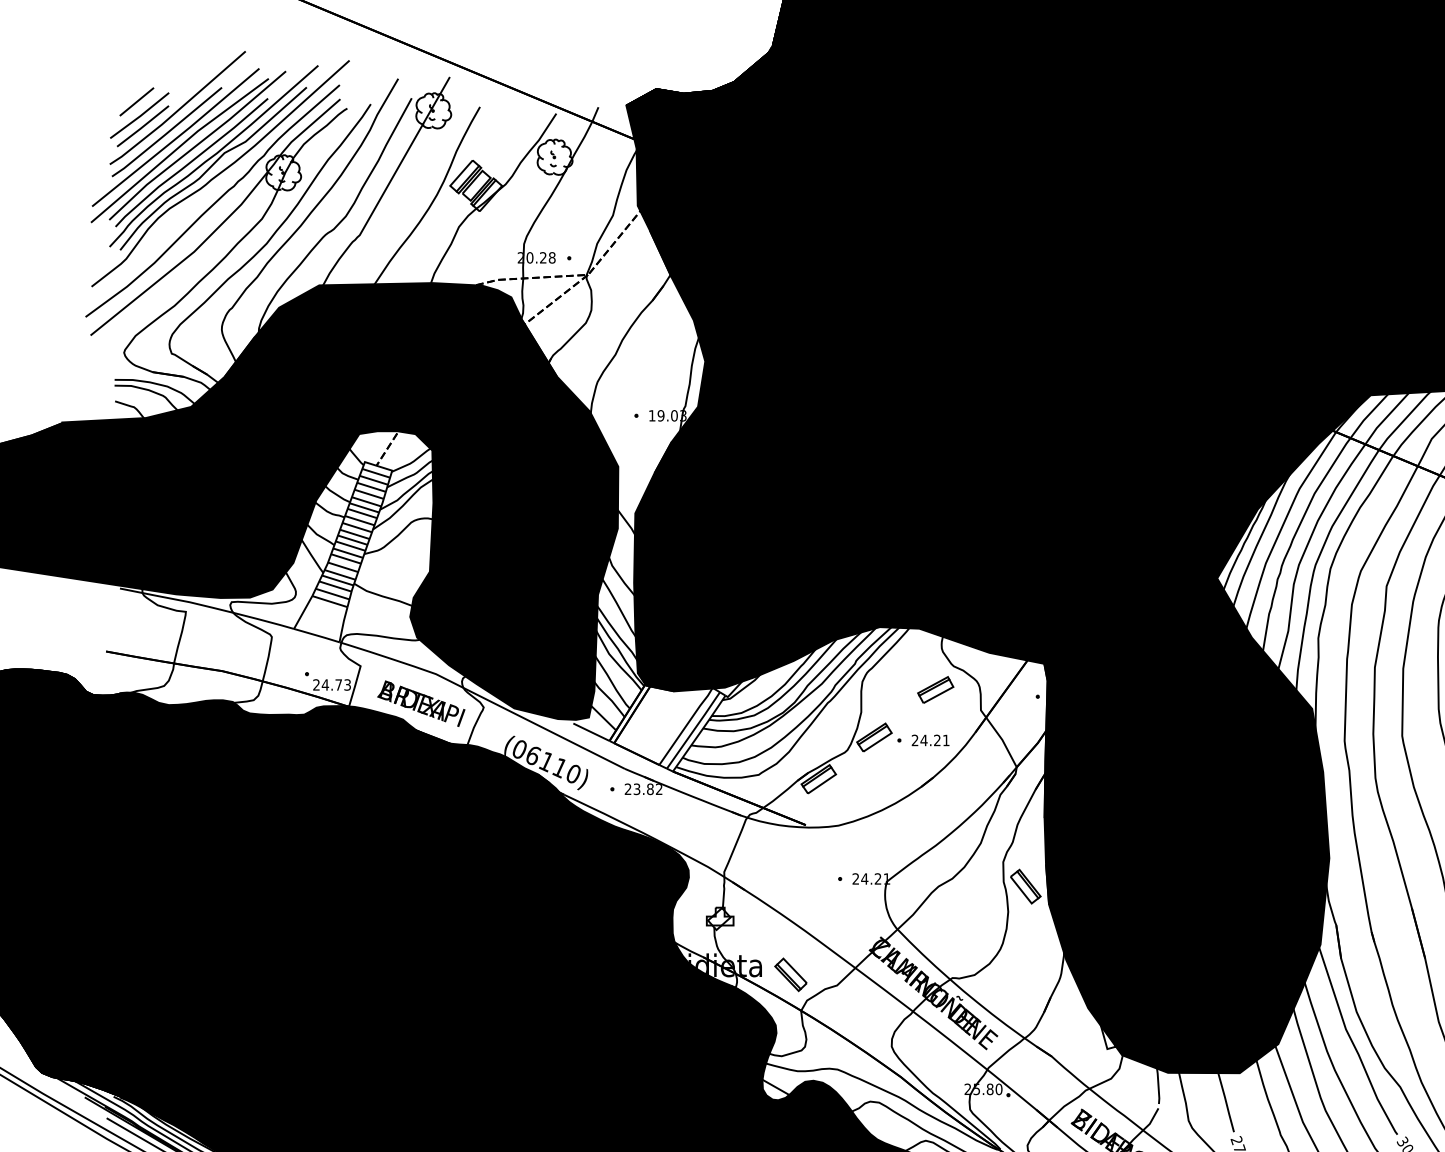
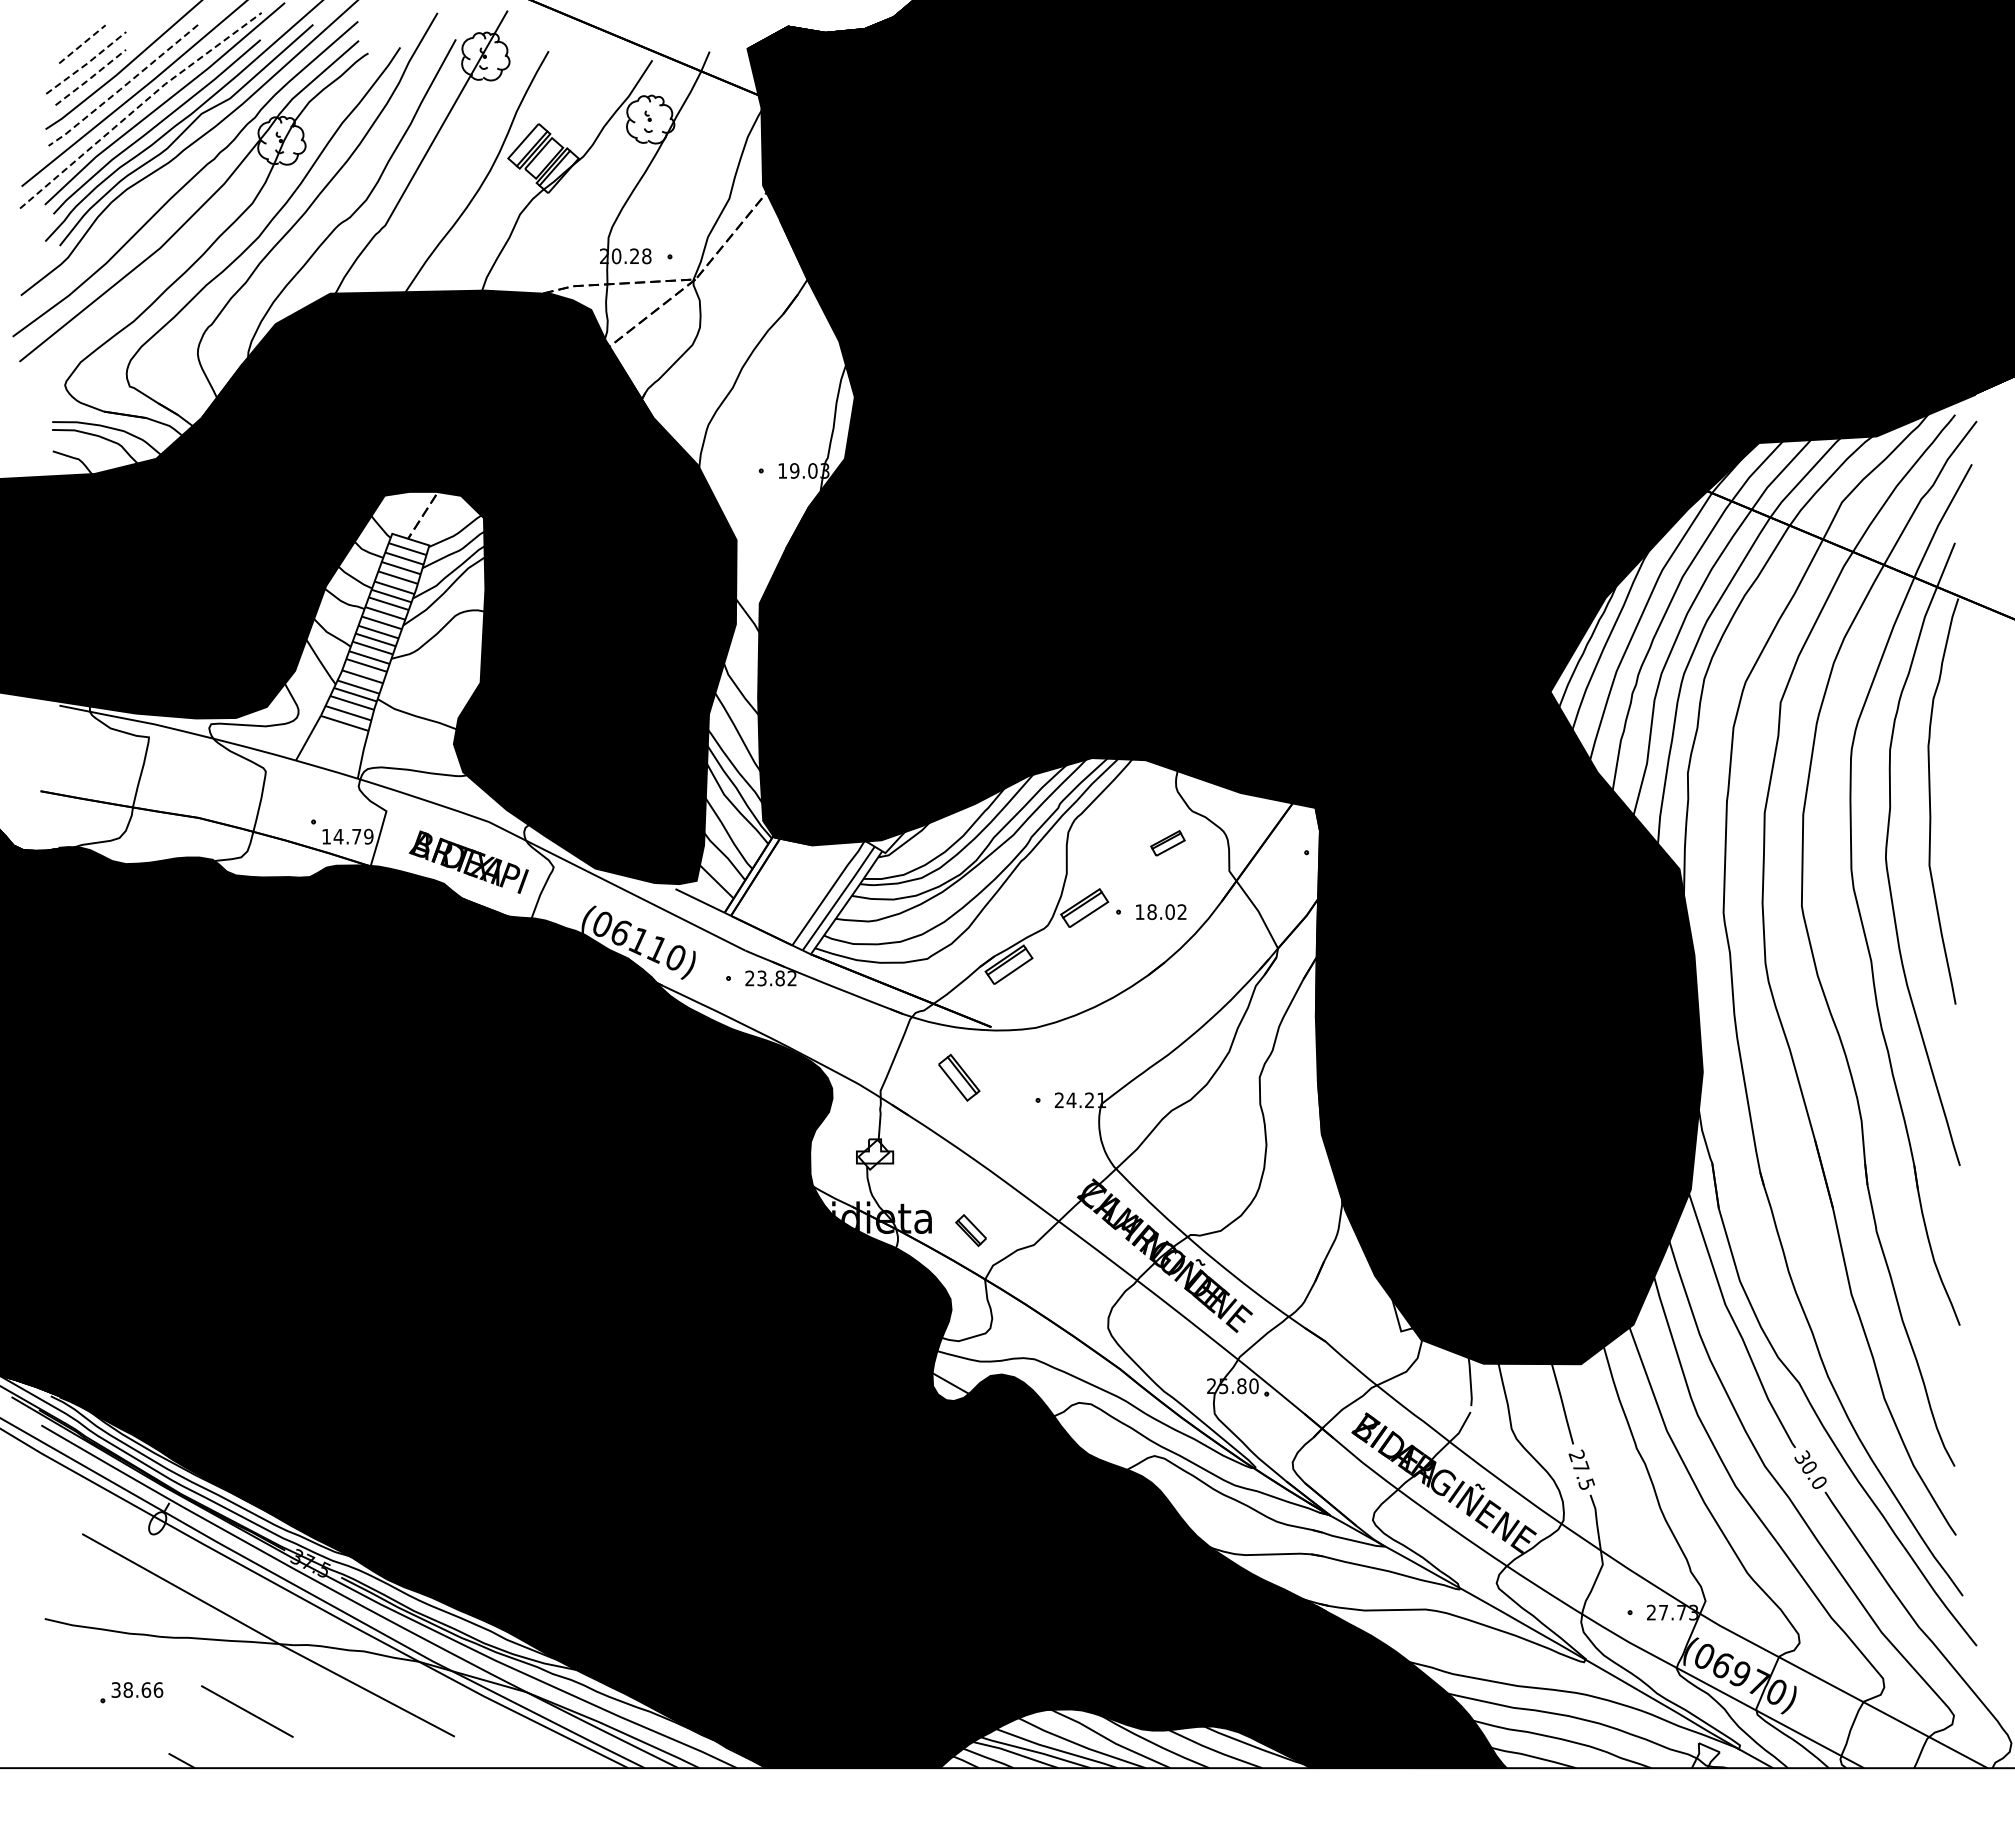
line: (136, 101) -> (82, 44), solid -> dashed
line: (140, 115) -> (87, 63), solid -> dashed
line: (143, 126) -> (91, 77), solid -> dashed
line: (166, 133) -> (122, 87), solid -> dashed
line: (178, 147) -> (138, 106), solid -> dashed
text: (331, 684) -> (347, 836), 24.73 -> 14.79
part: (935, 689) -> (1167, 842), size x0.7
text: (930, 740) -> (1160, 912), 24.21 -> 18.02
part: (1025, 886) -> (959, 1077), moved
part: (790, 974) -> (970, 1230), size x0.7

